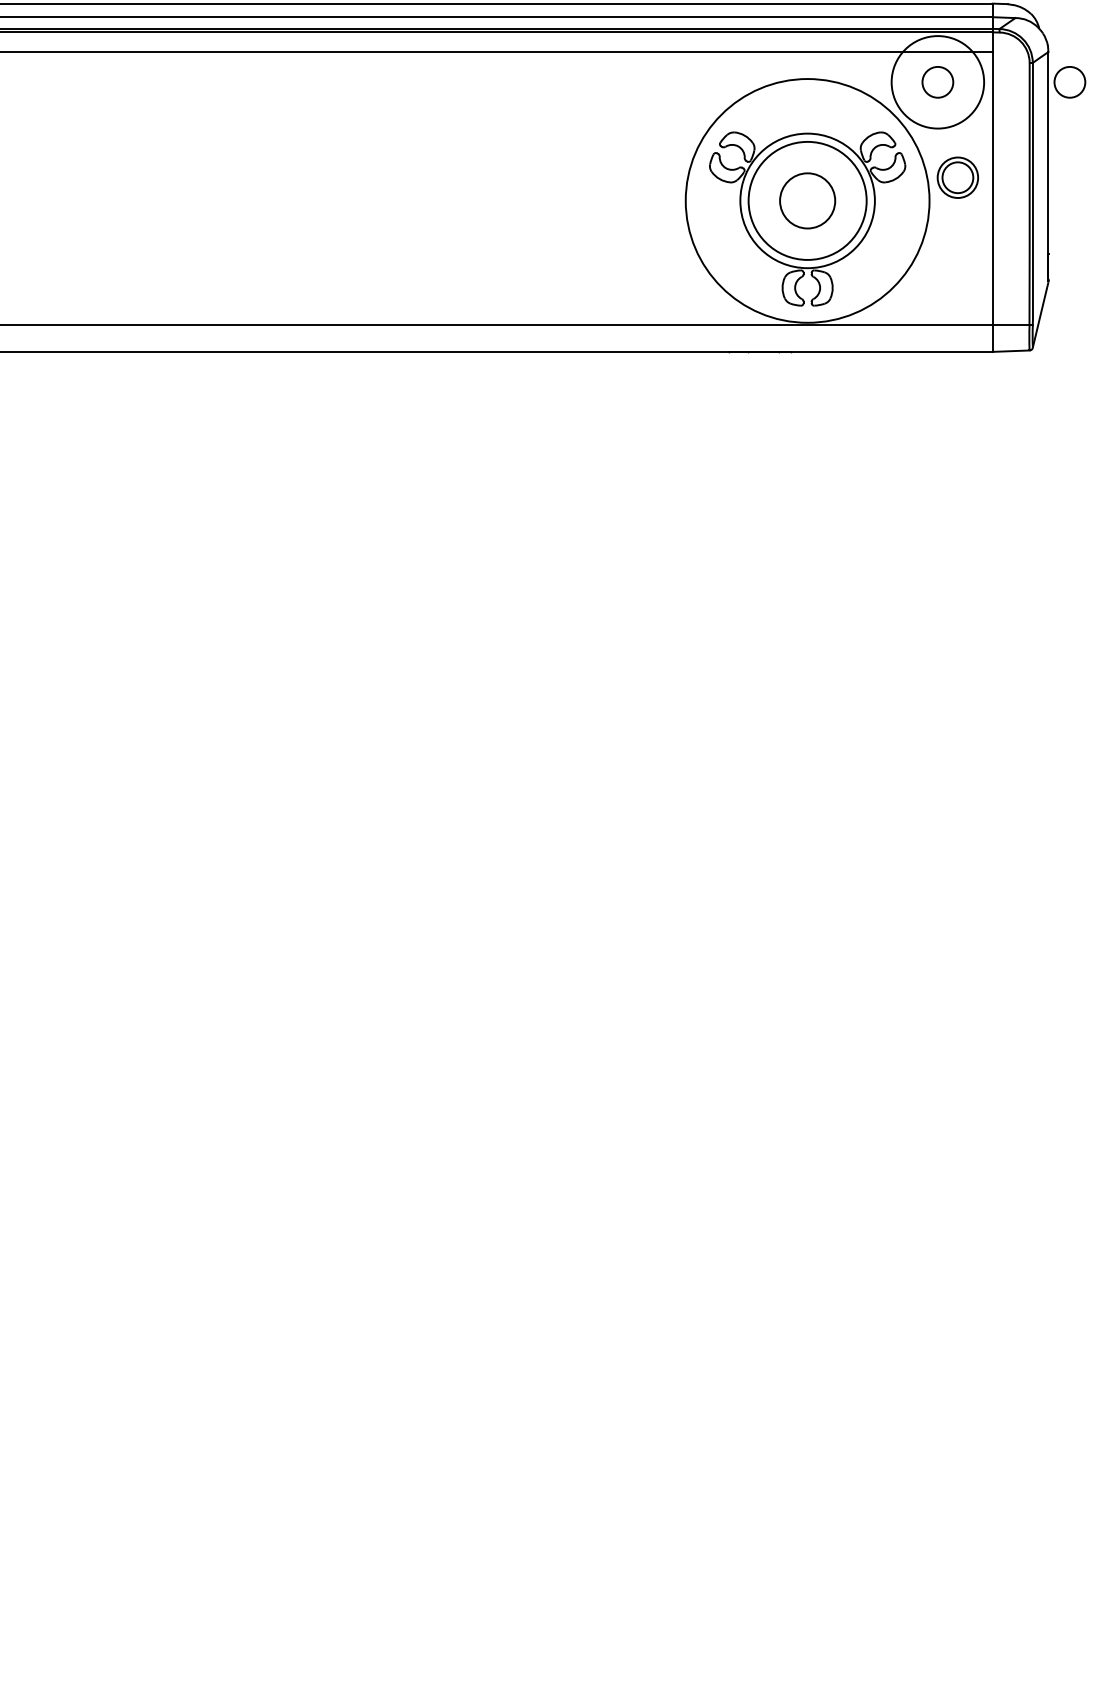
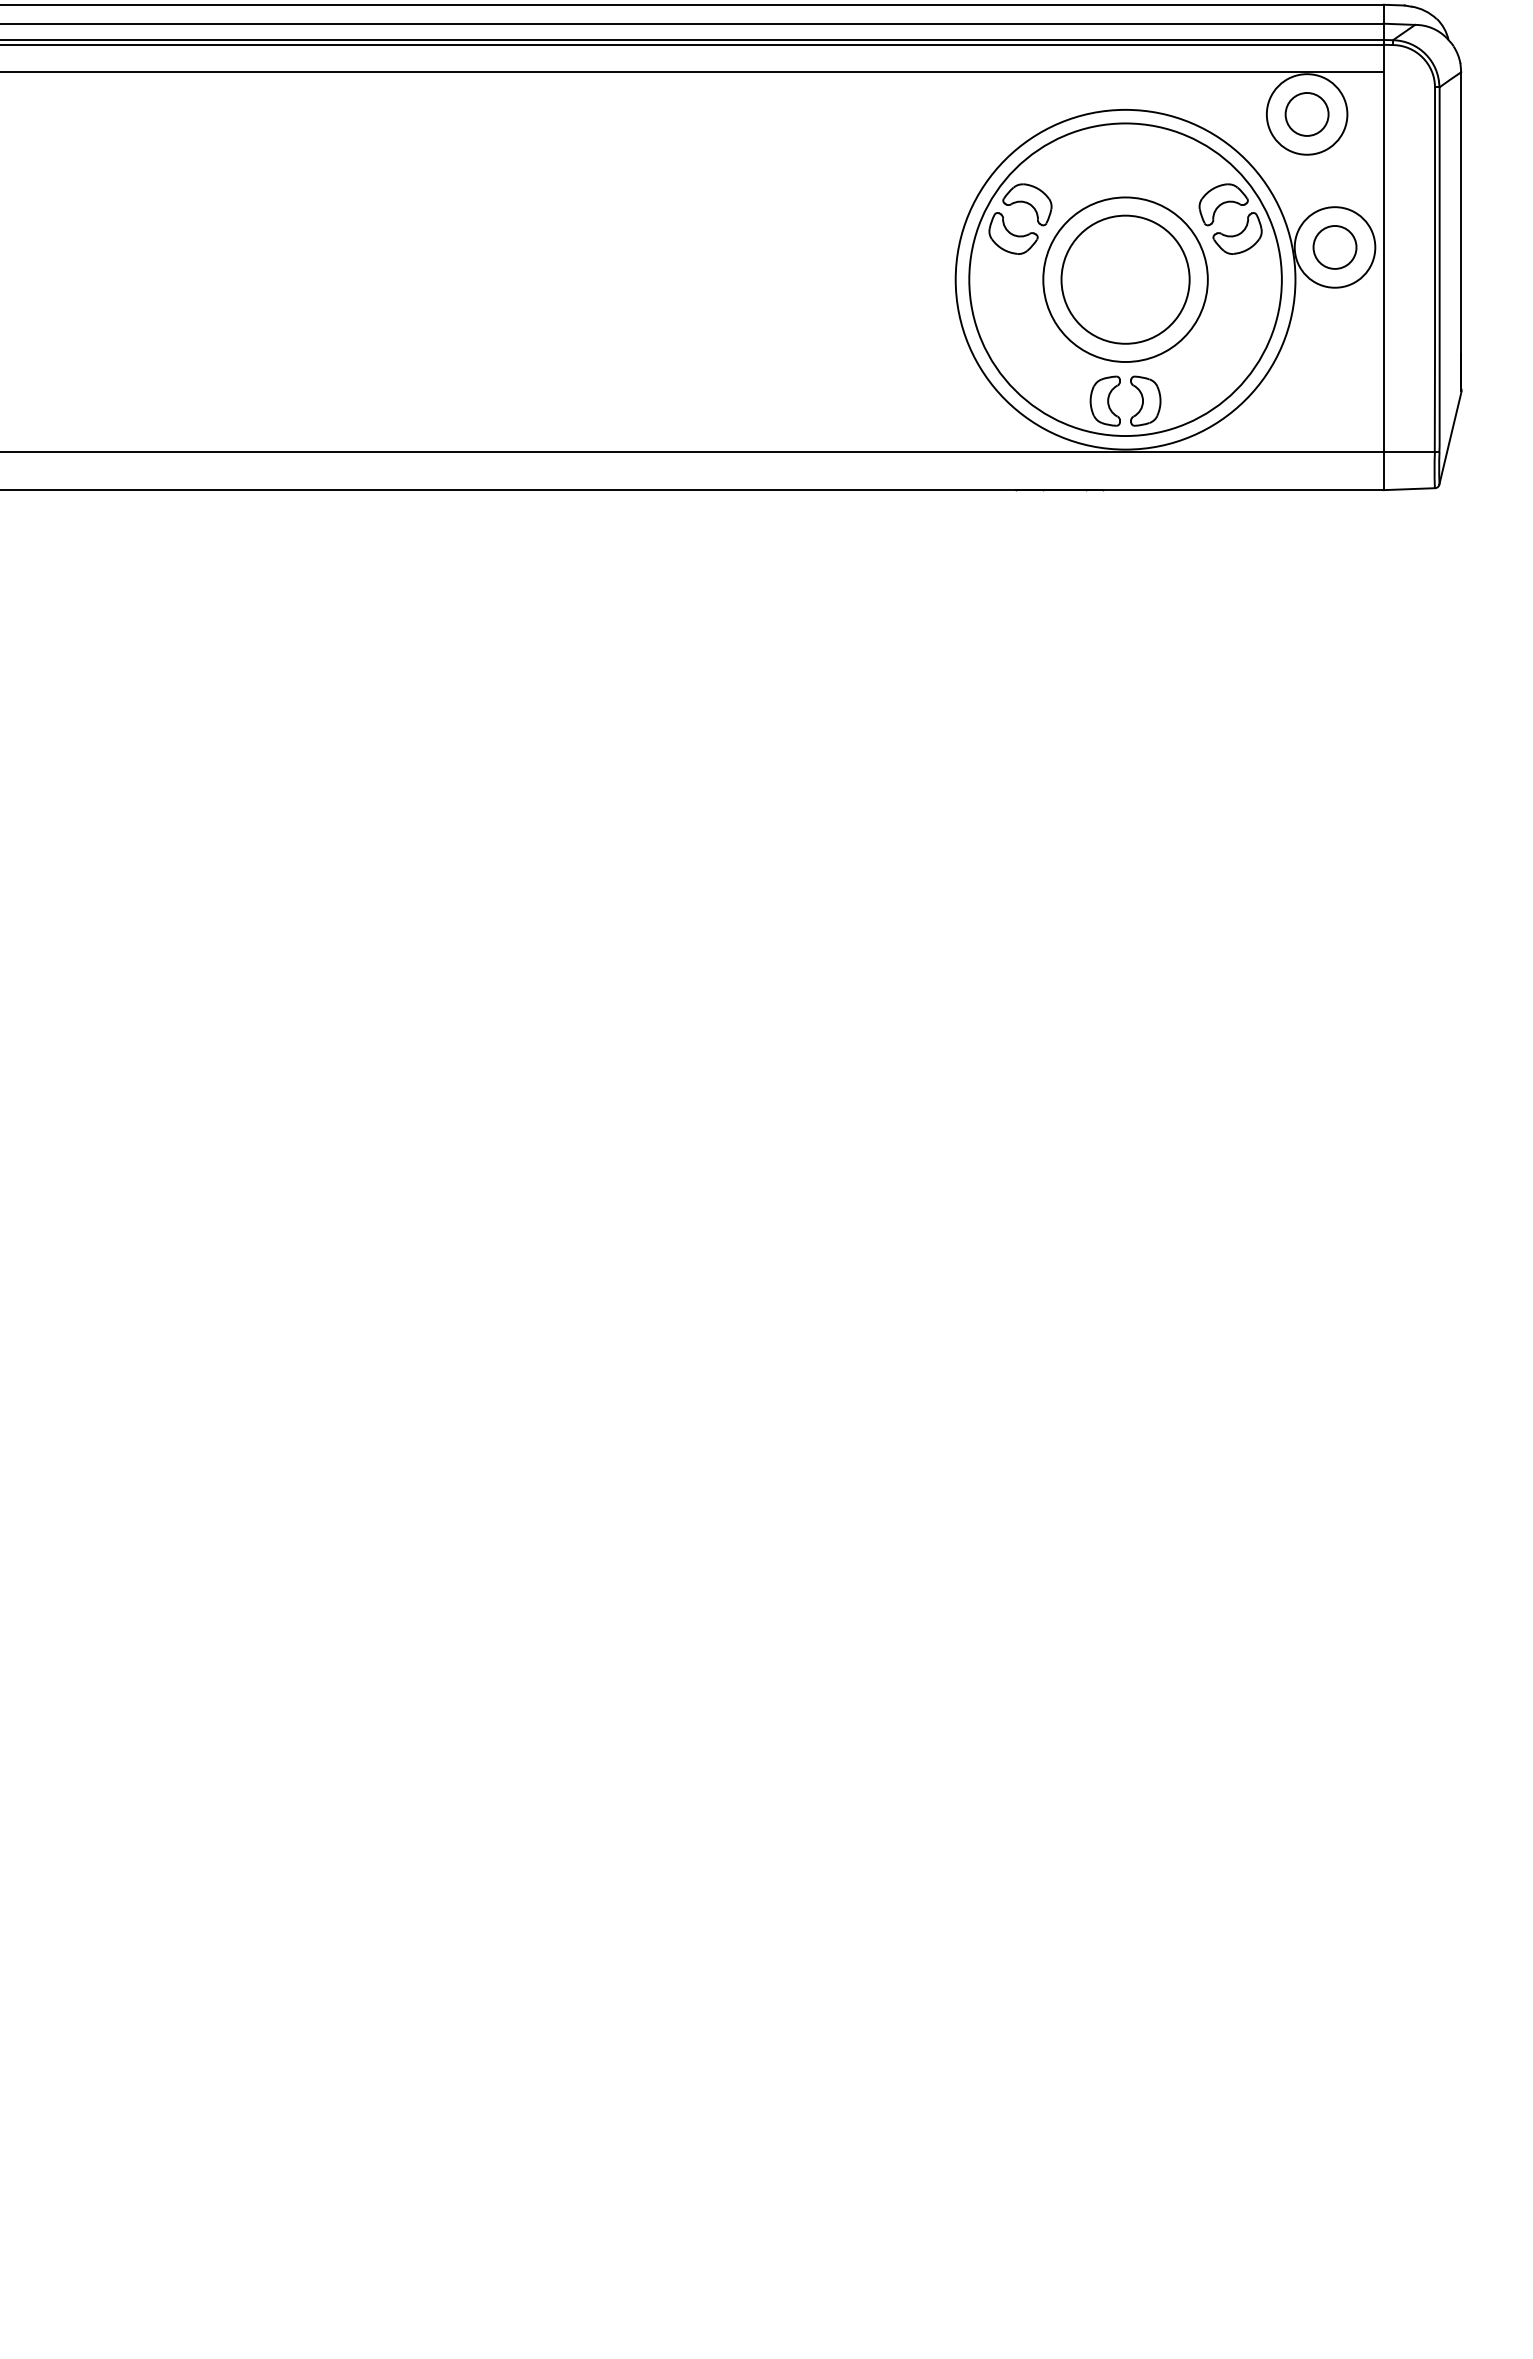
circle: (937, 82) -> (1306, 114), size x0.62
circle: (1069, 82) -> (1490, 114), removed
circle: (957, 177) -> (1334, 247), size x1.43
circle: (807, 200) -> (1125, 279), size x1.67
circle: (807, 200) -> (1125, 279), size x1.67

